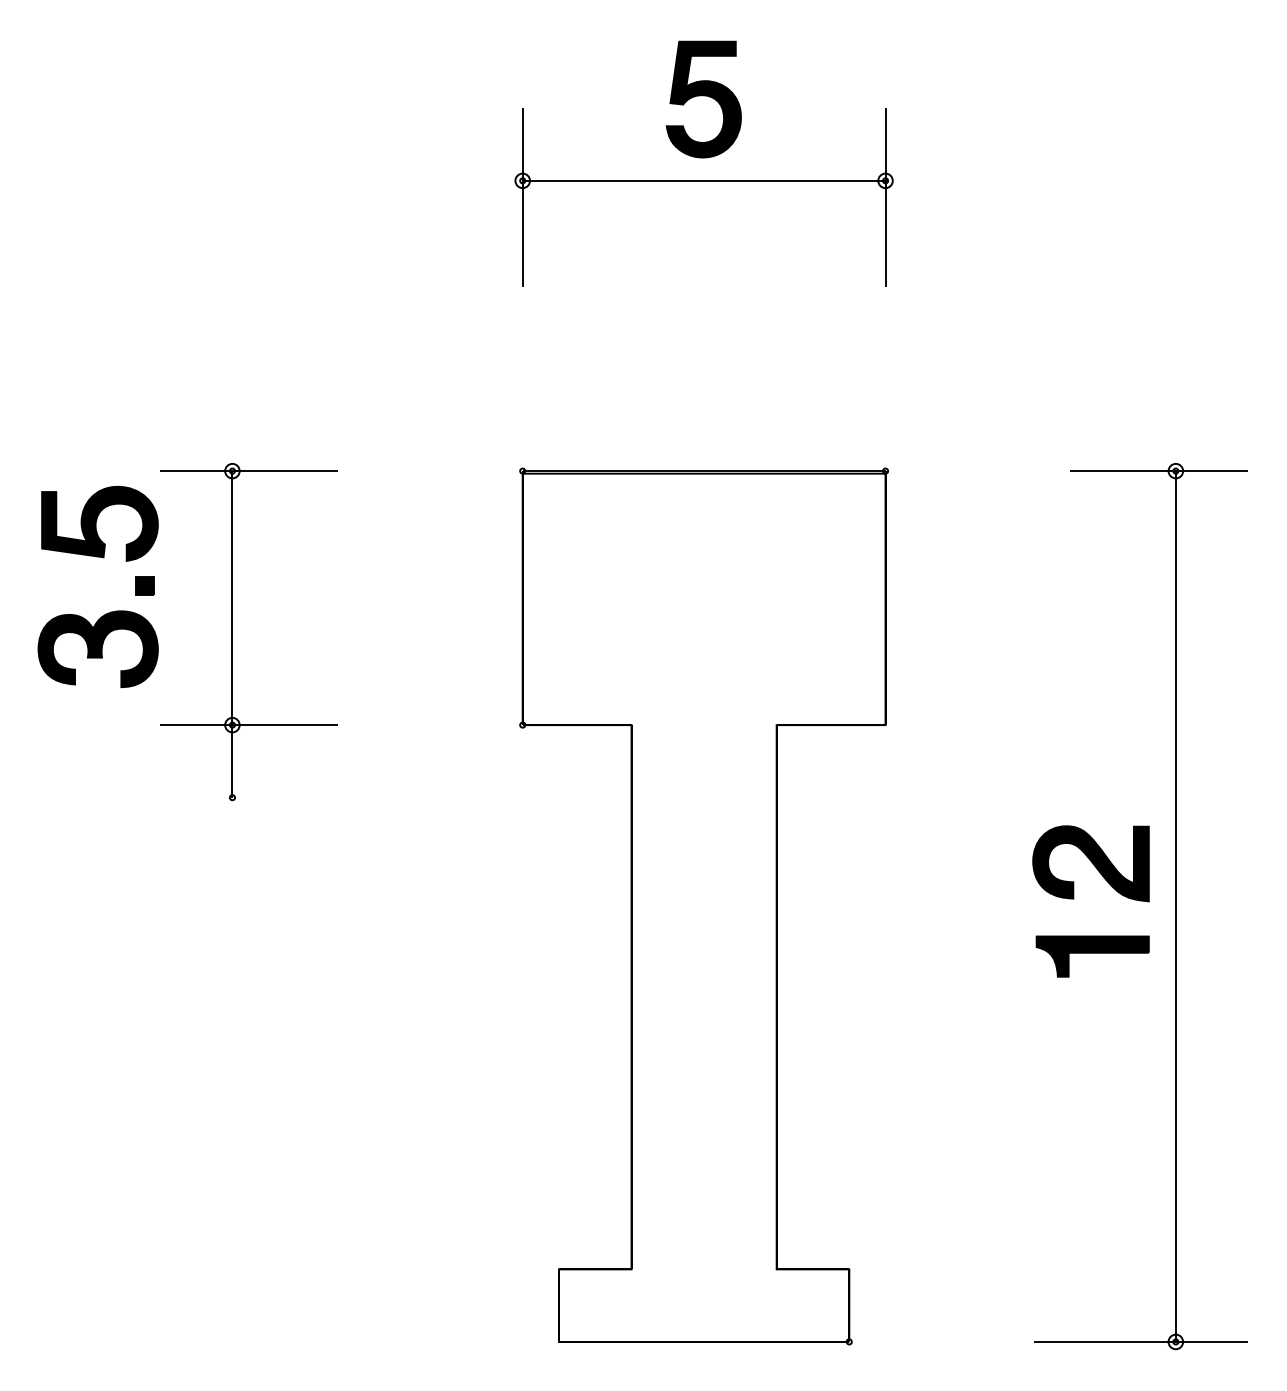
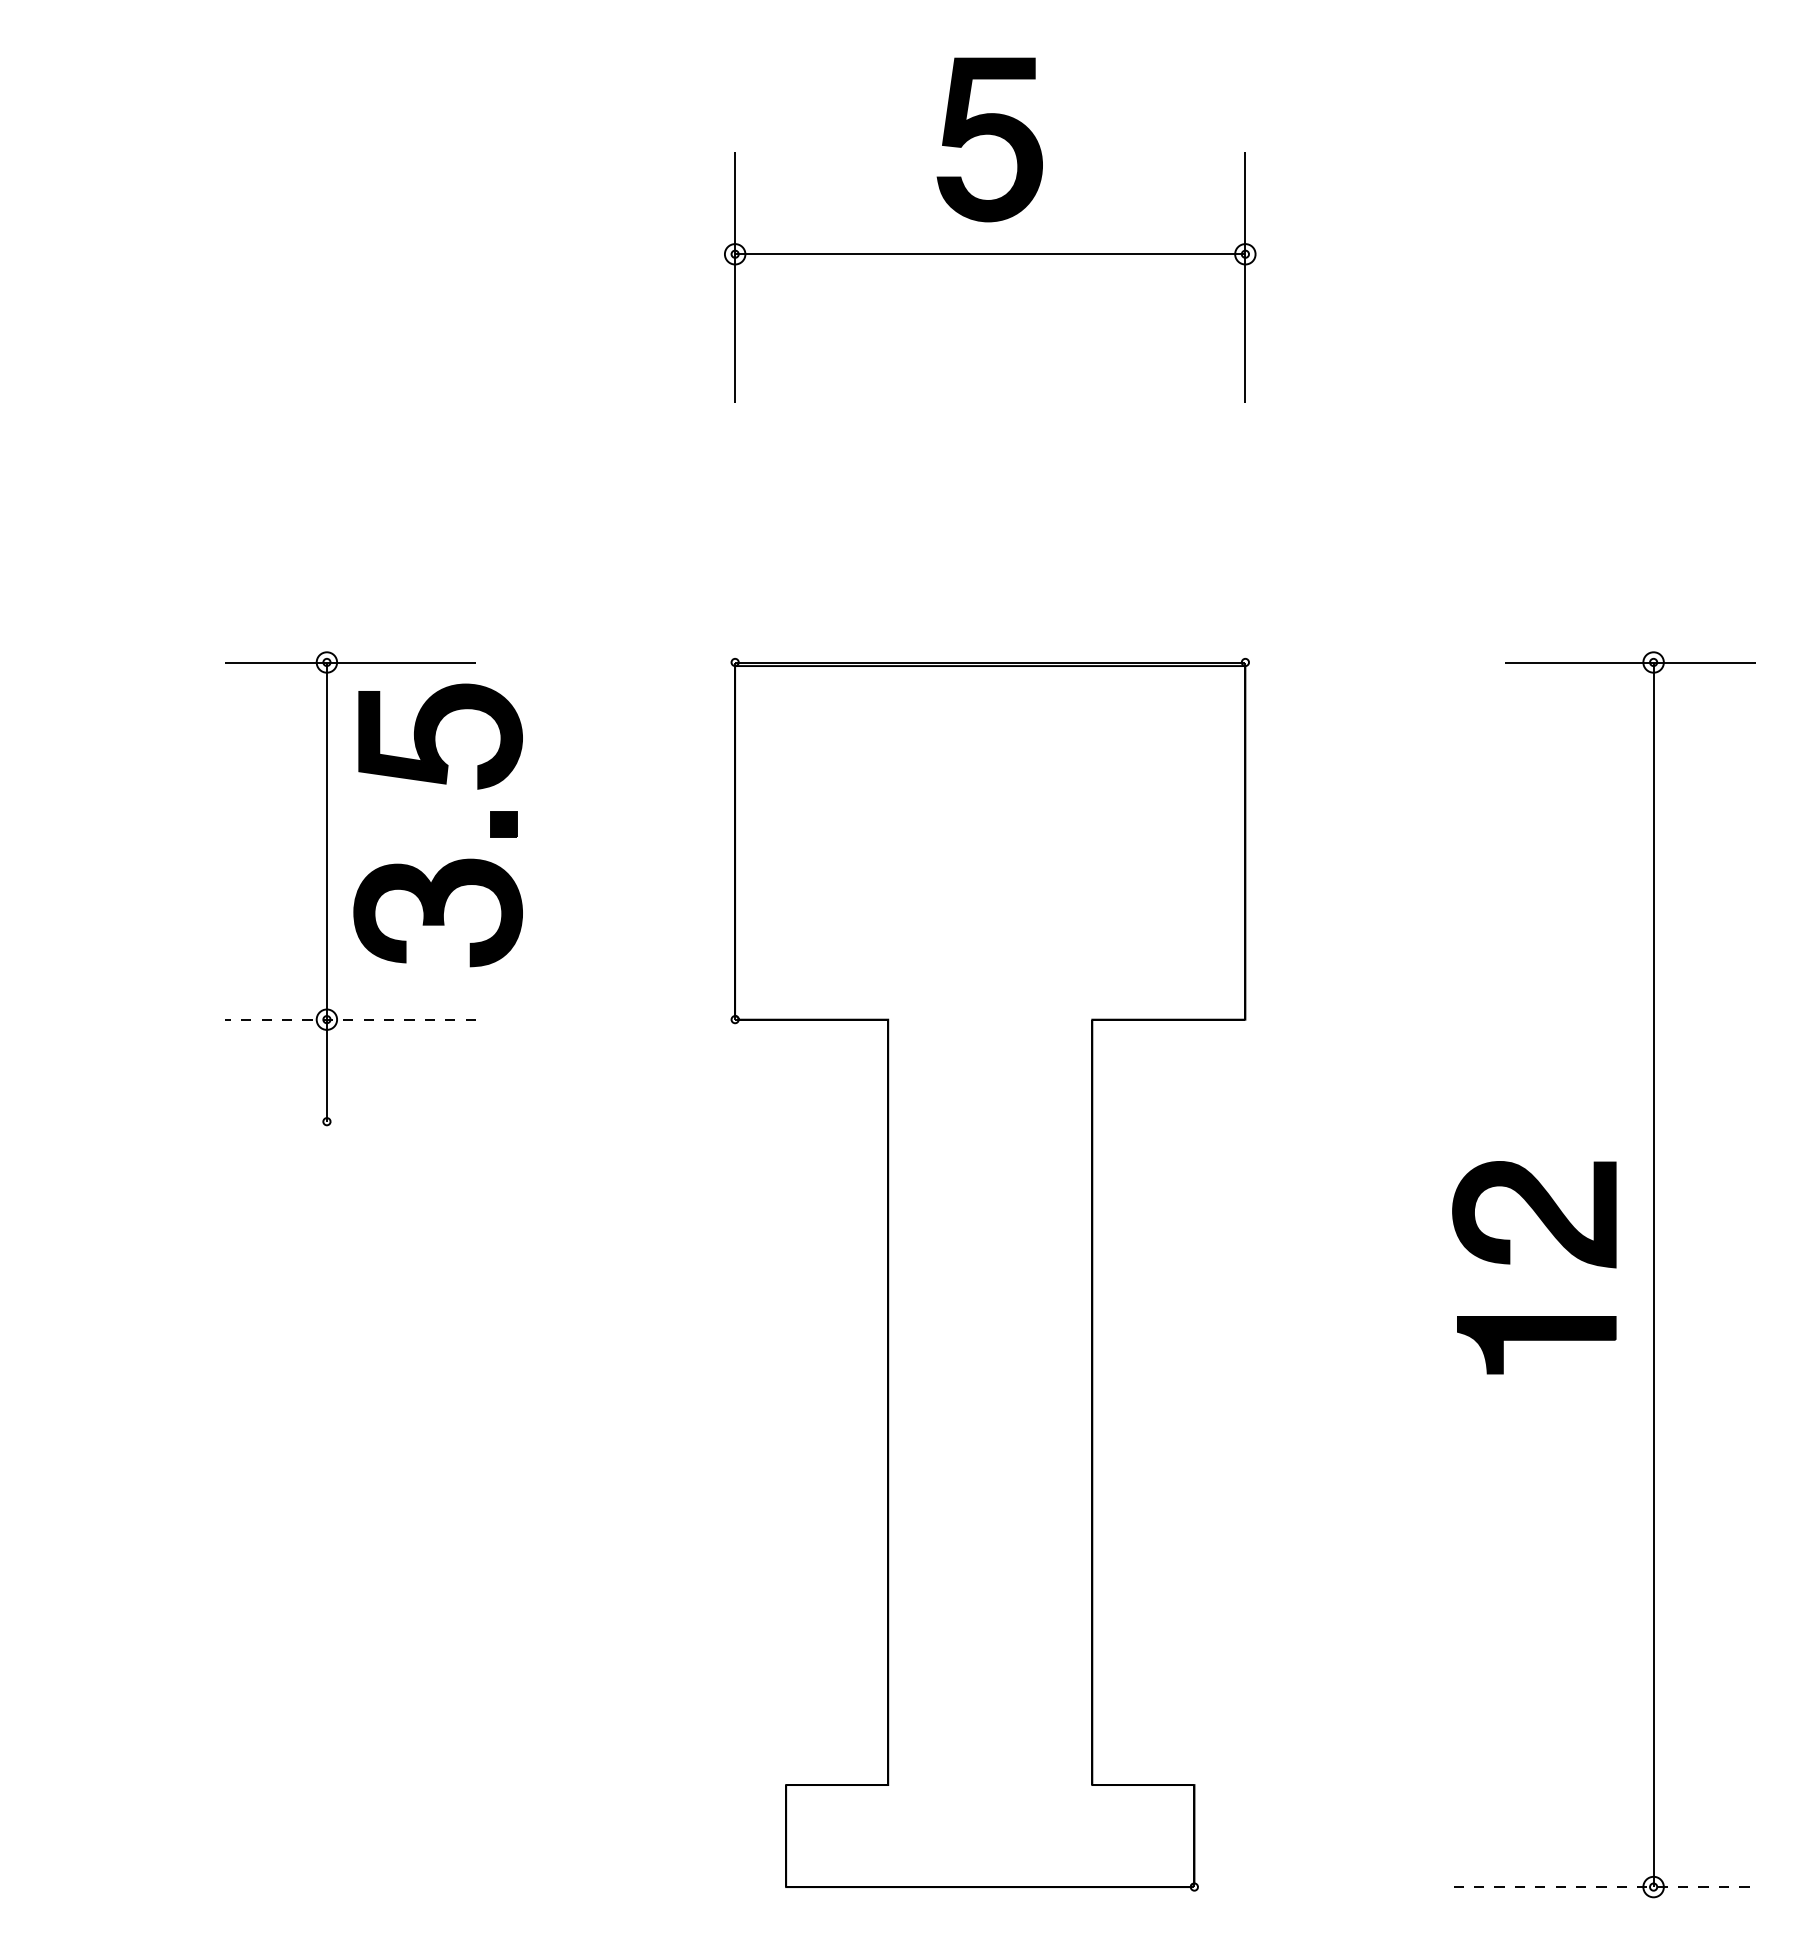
part: (108, 612) -> (452, 861), moved
line: (249, 725) -> (350, 1019), solid -> dashed
line: (1141, 1342) -> (1605, 1887), solid -> dashed

